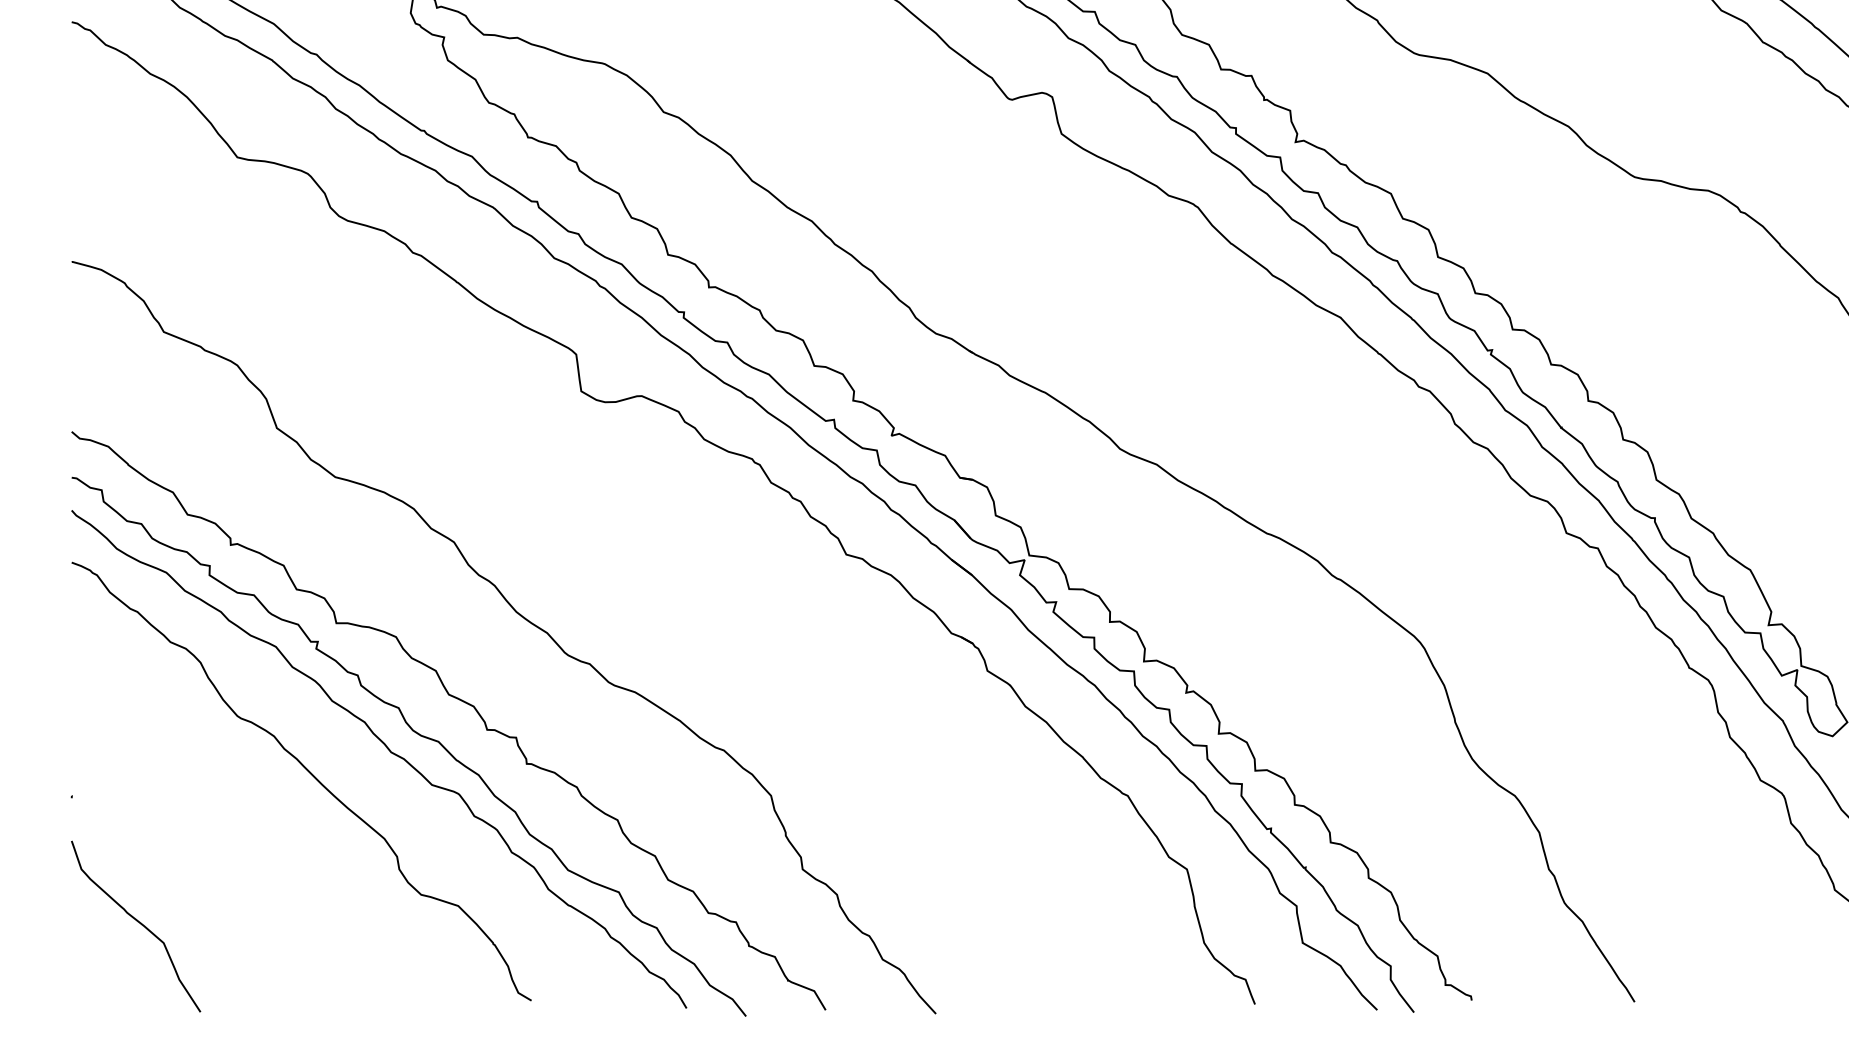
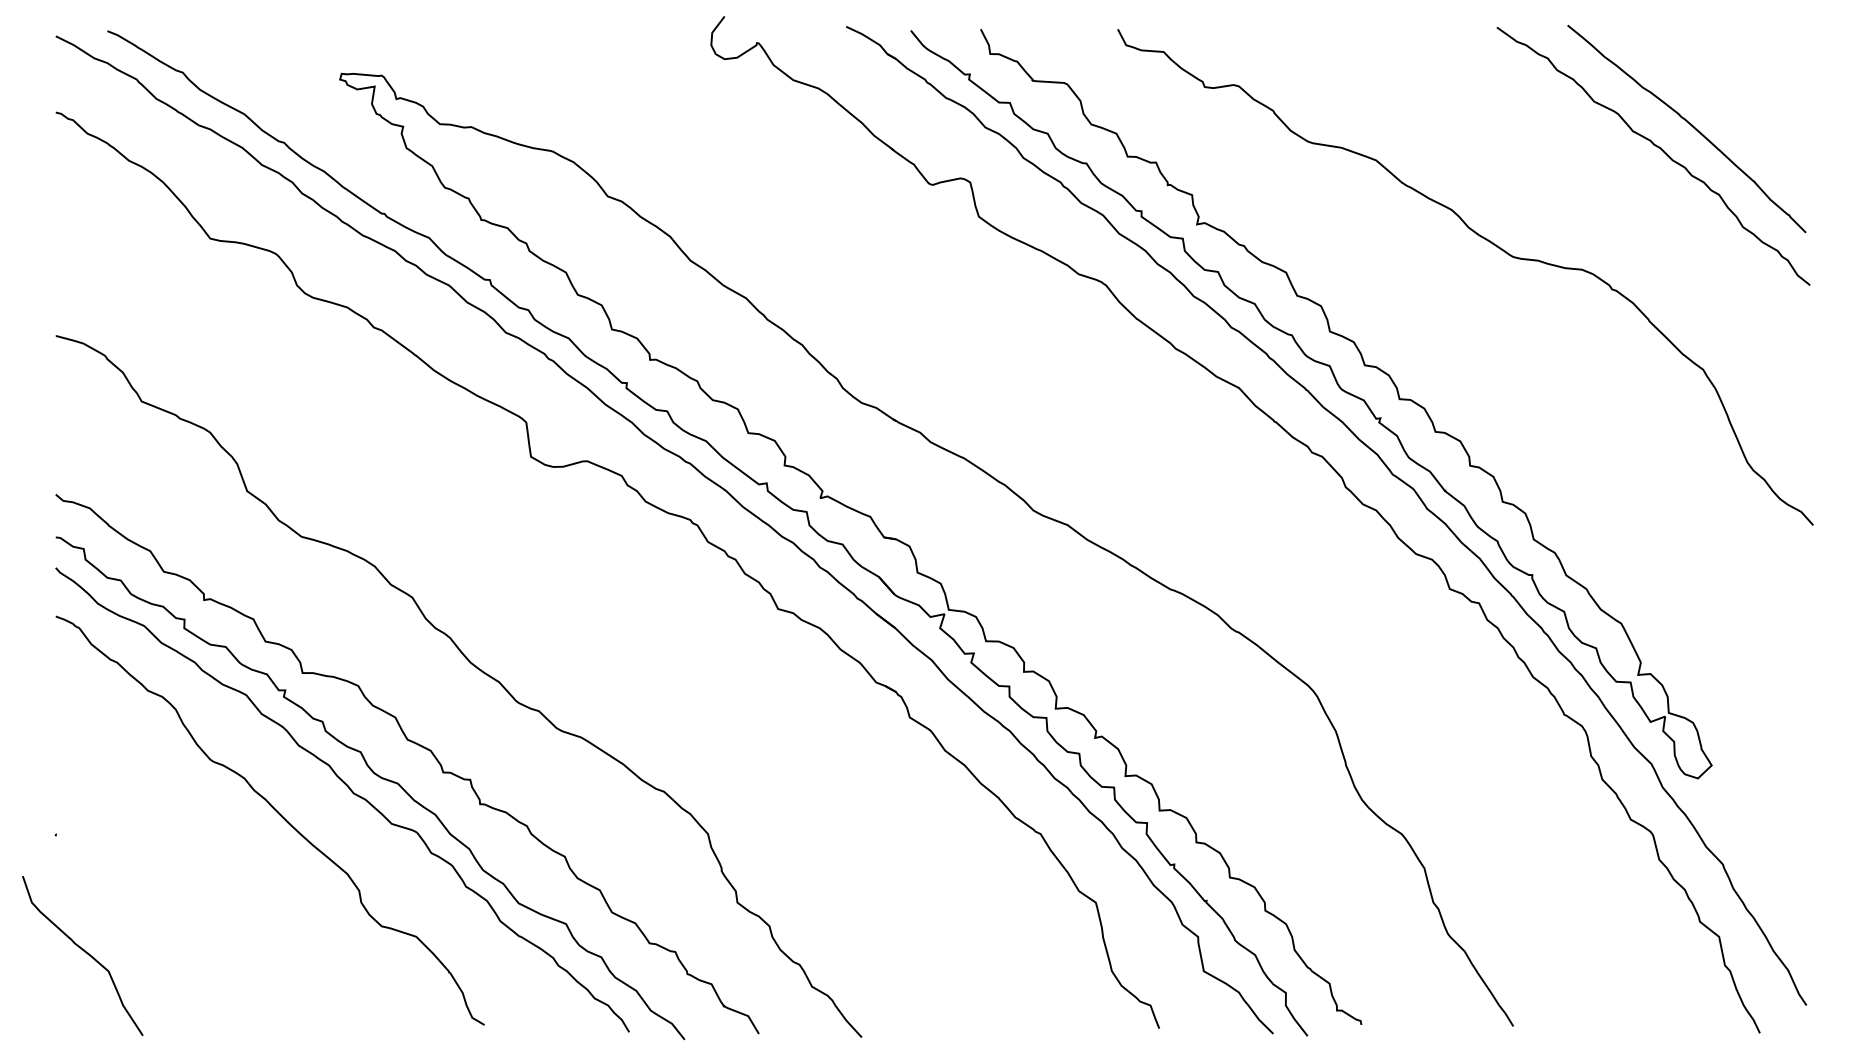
curve: (137, 922) -> (84, 952), moved

